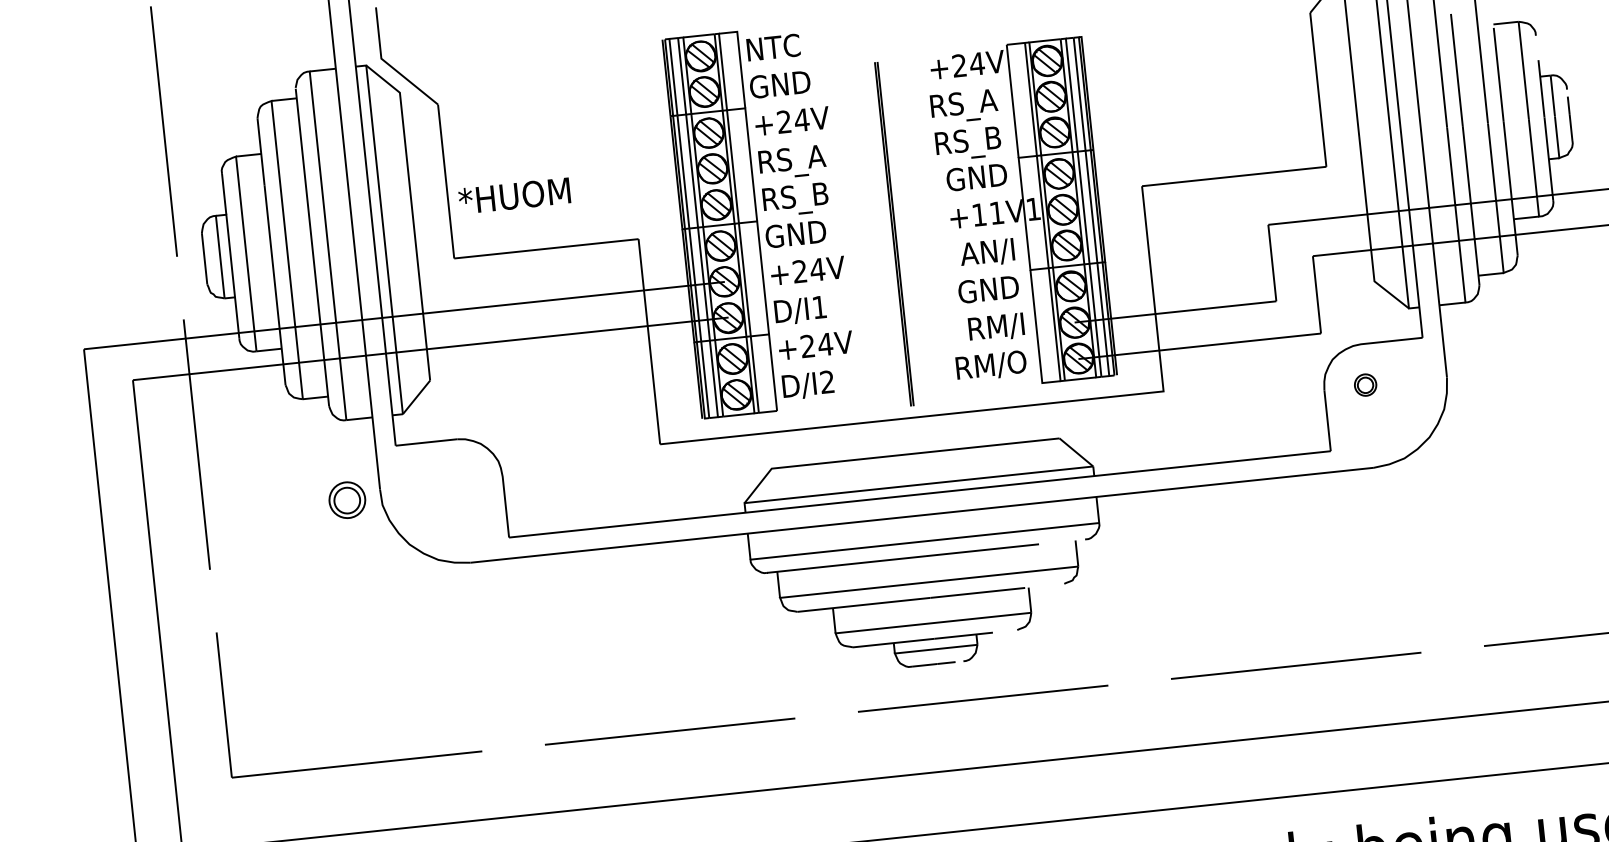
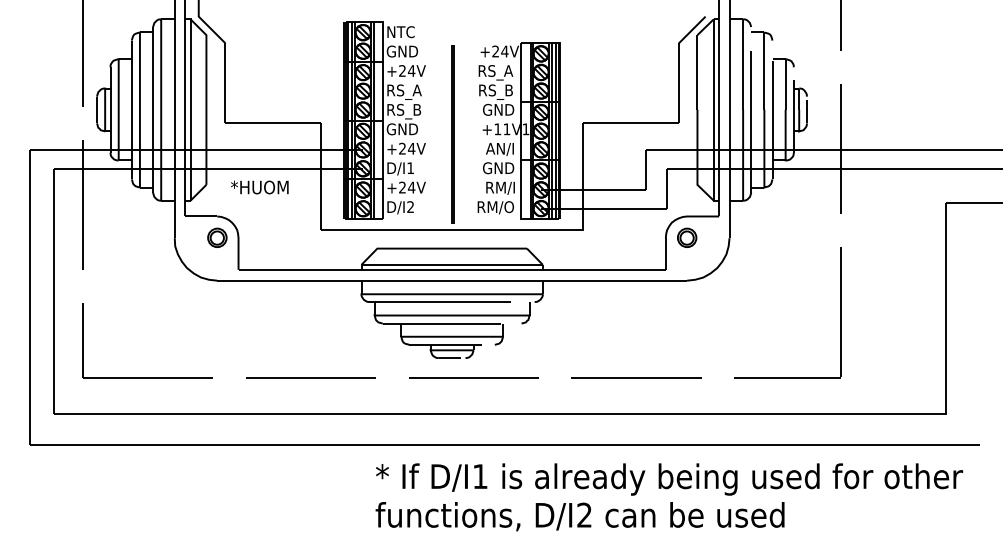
text: (513, 196) -> (259, 187), moved
part: (1365, 384) -> (687, 237), size x1.67
part: (347, 499) -> (217, 237), moved

